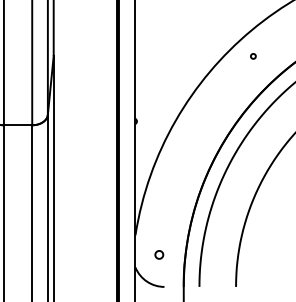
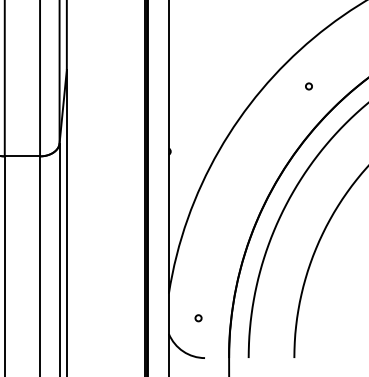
circle: (252, 56) -> (308, 86), moved
circle: (159, 255) -> (198, 318), size x0.62

